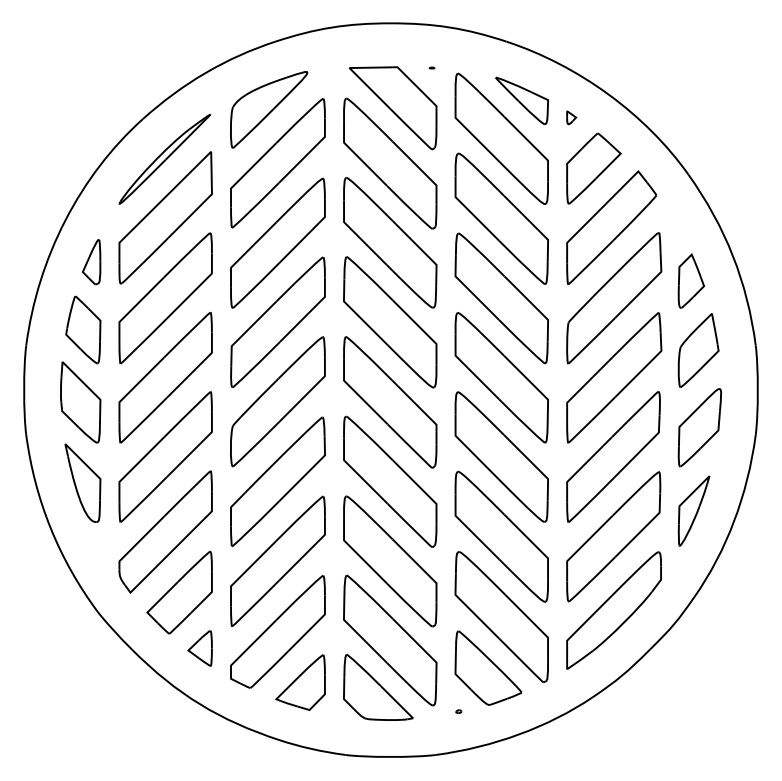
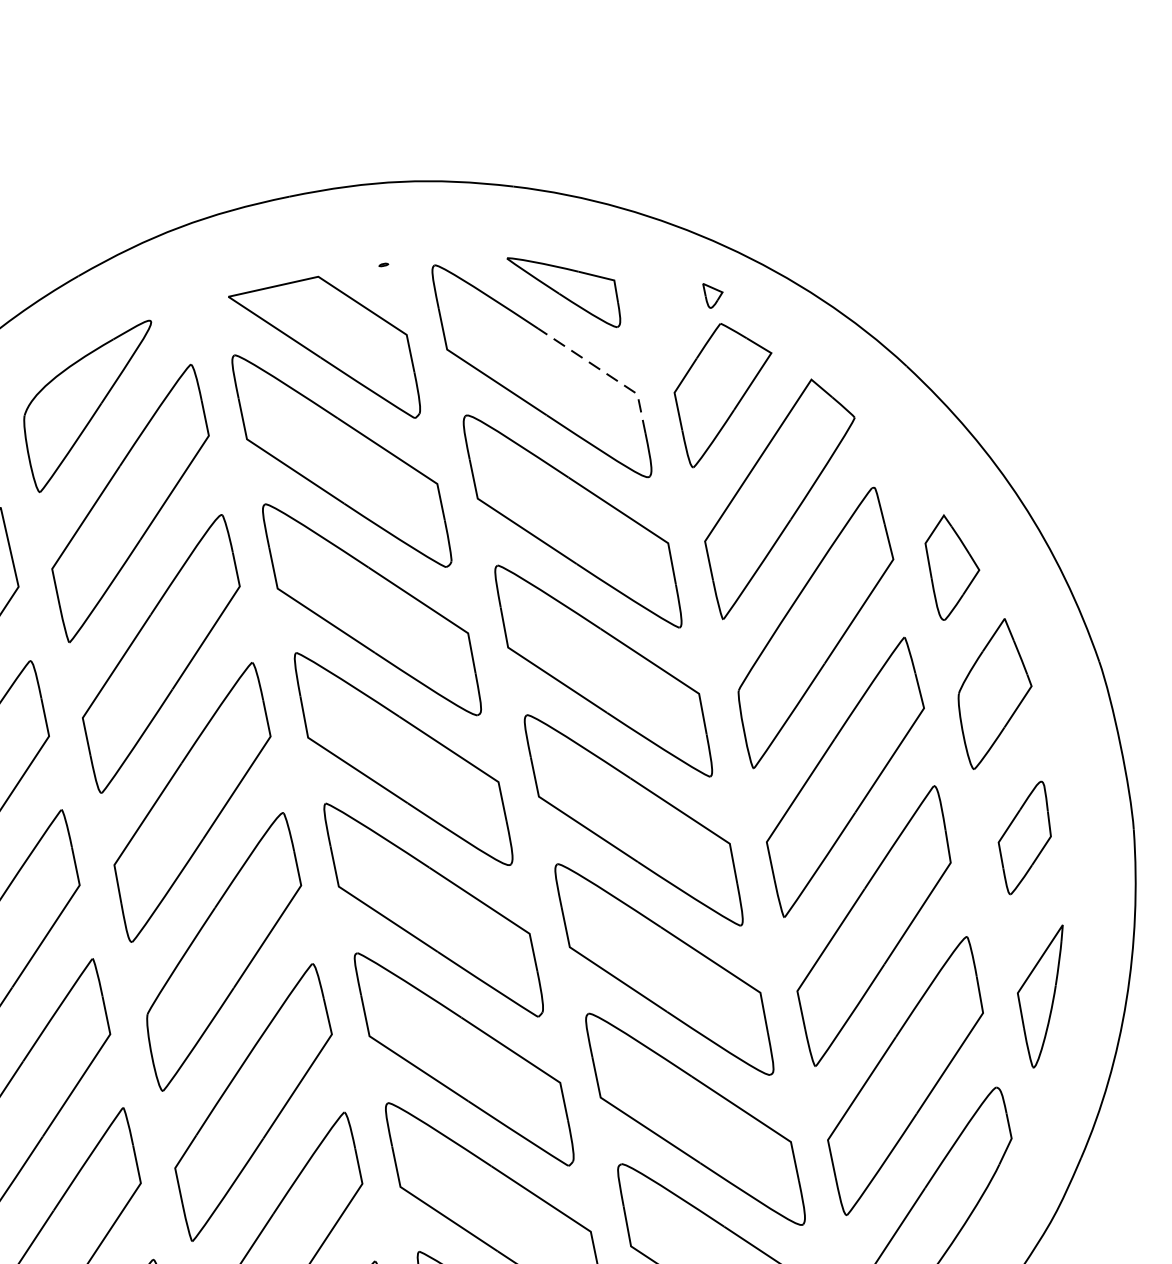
part: (571, 117) -> (713, 294), moved
line: (533, 145) -> (604, 371), solid -> dashed
part: (699, 427) -> (1025, 837), size x0.7

